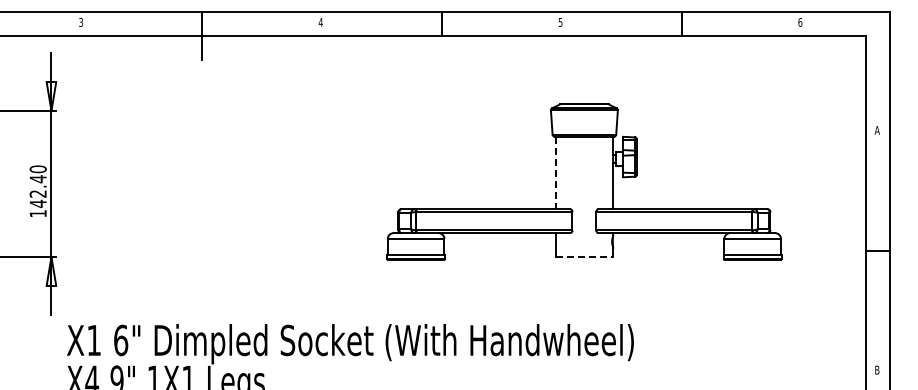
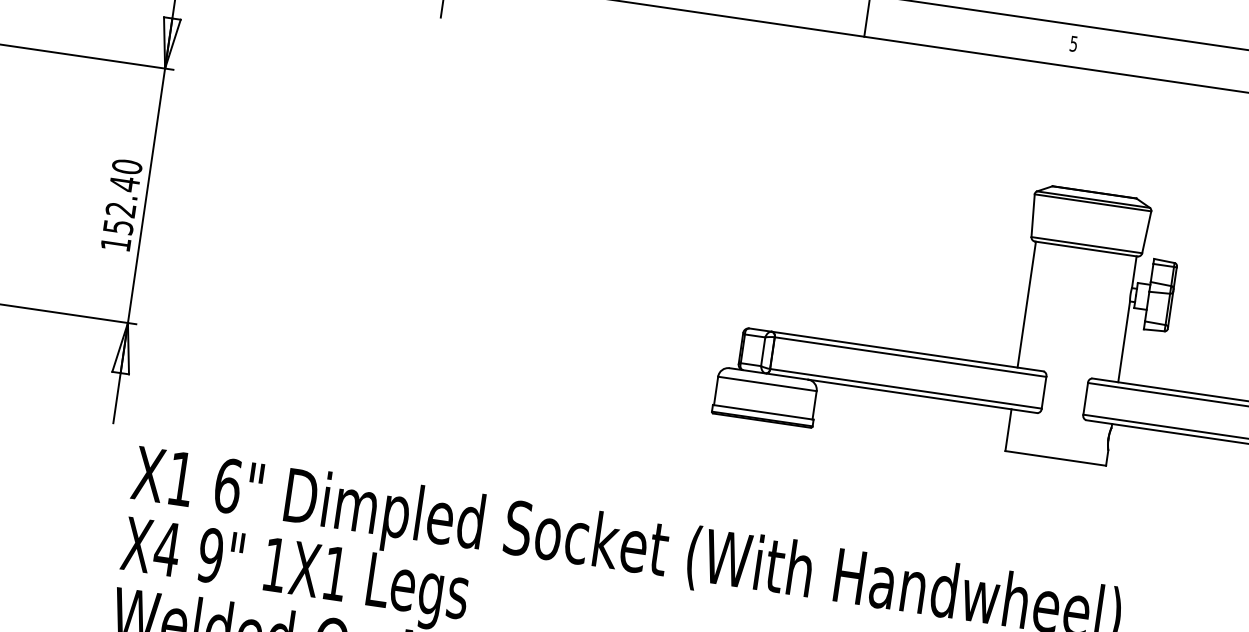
line: (555, 173) -> (1026, 305), dashed -> solid
text: (37, 203) -> (117, 226), 142.40 -> 152.40
line: (584, 257) -> (1055, 459), dashed -> solid

